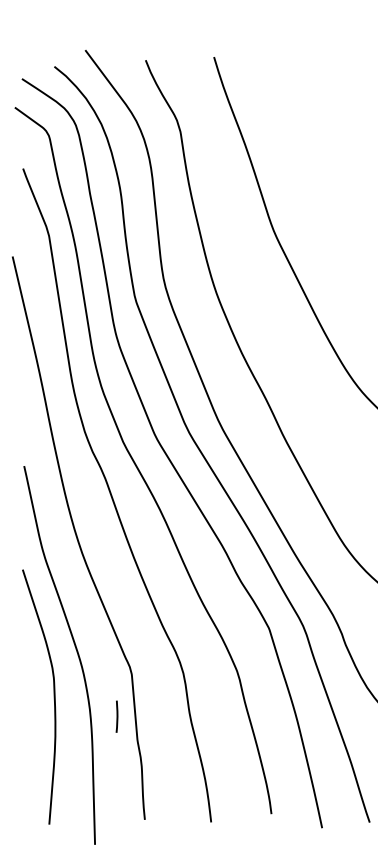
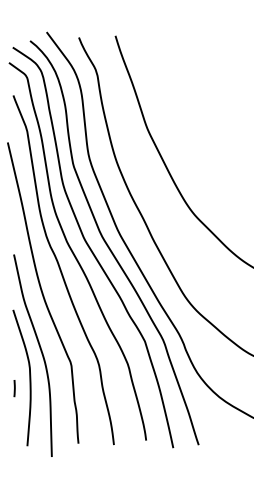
line: (116, 716) -> (14, 388), moved

